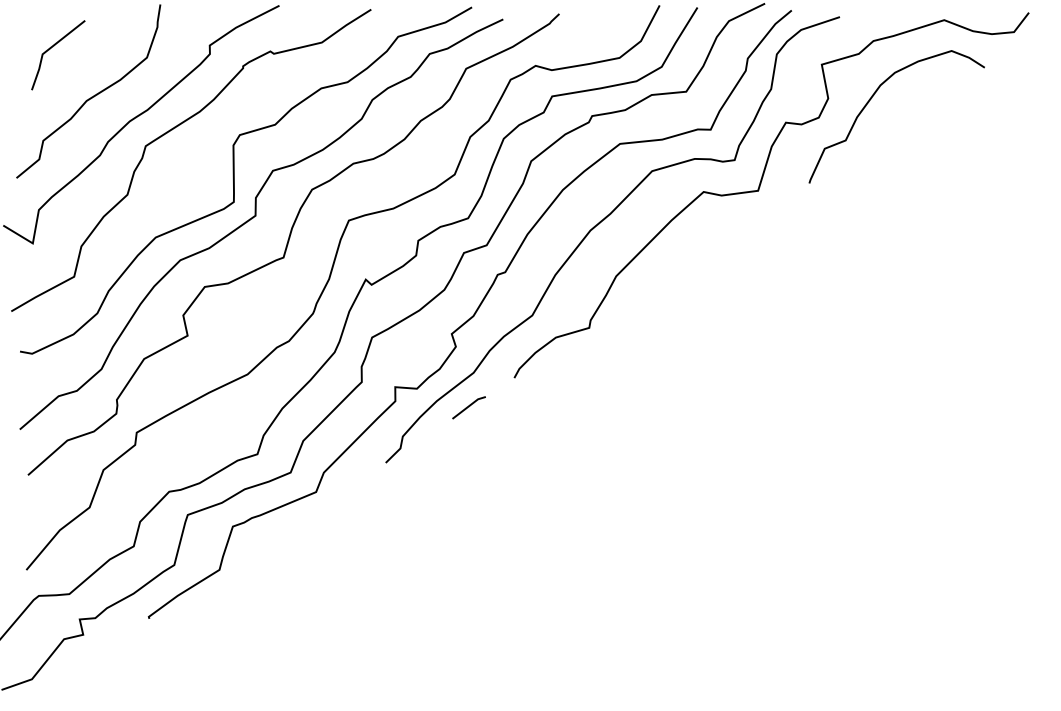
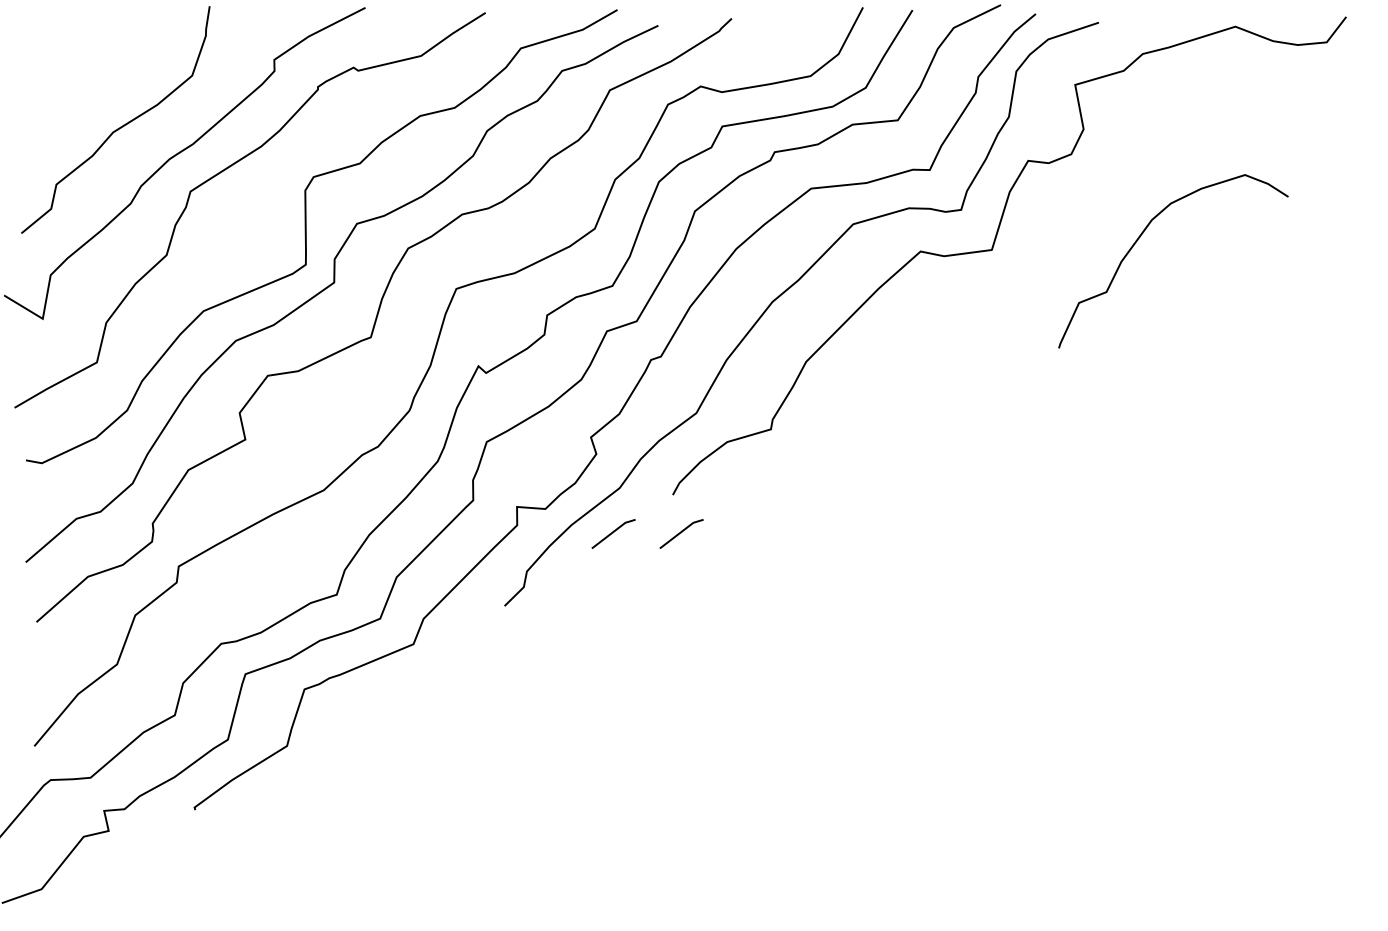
line: (51, 48) -> (67, 63), removed
curve: (872, 97) -> (1141, 236), moved
line: (520, 407) -> (681, 533), added

